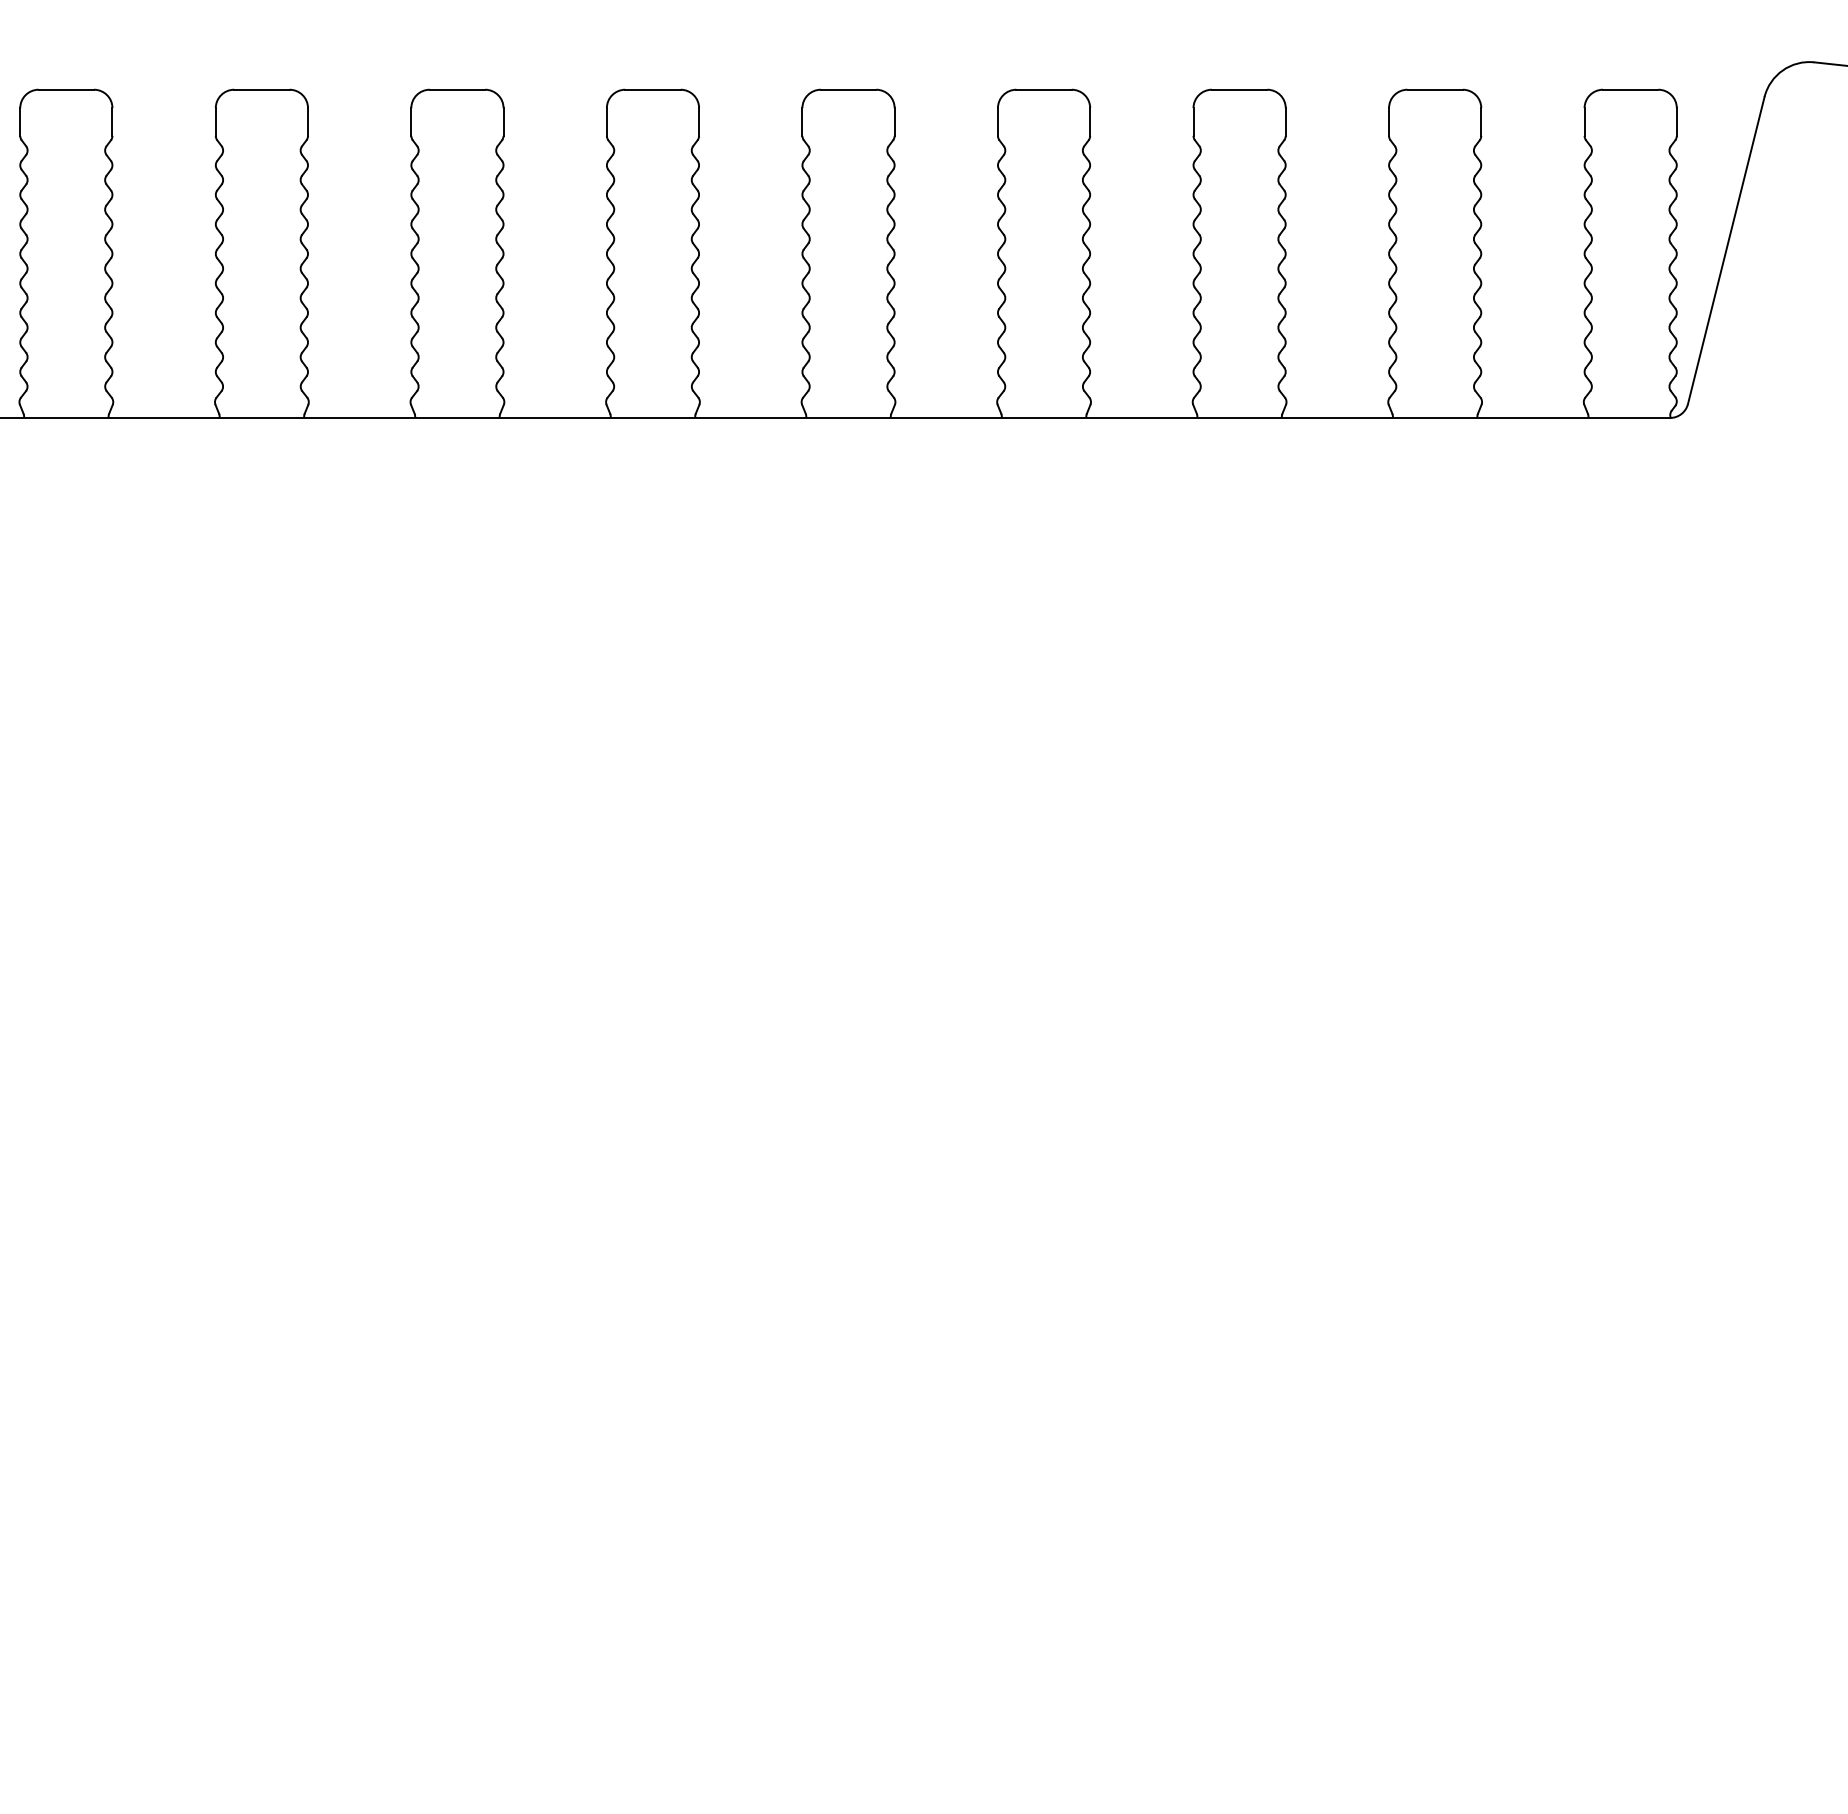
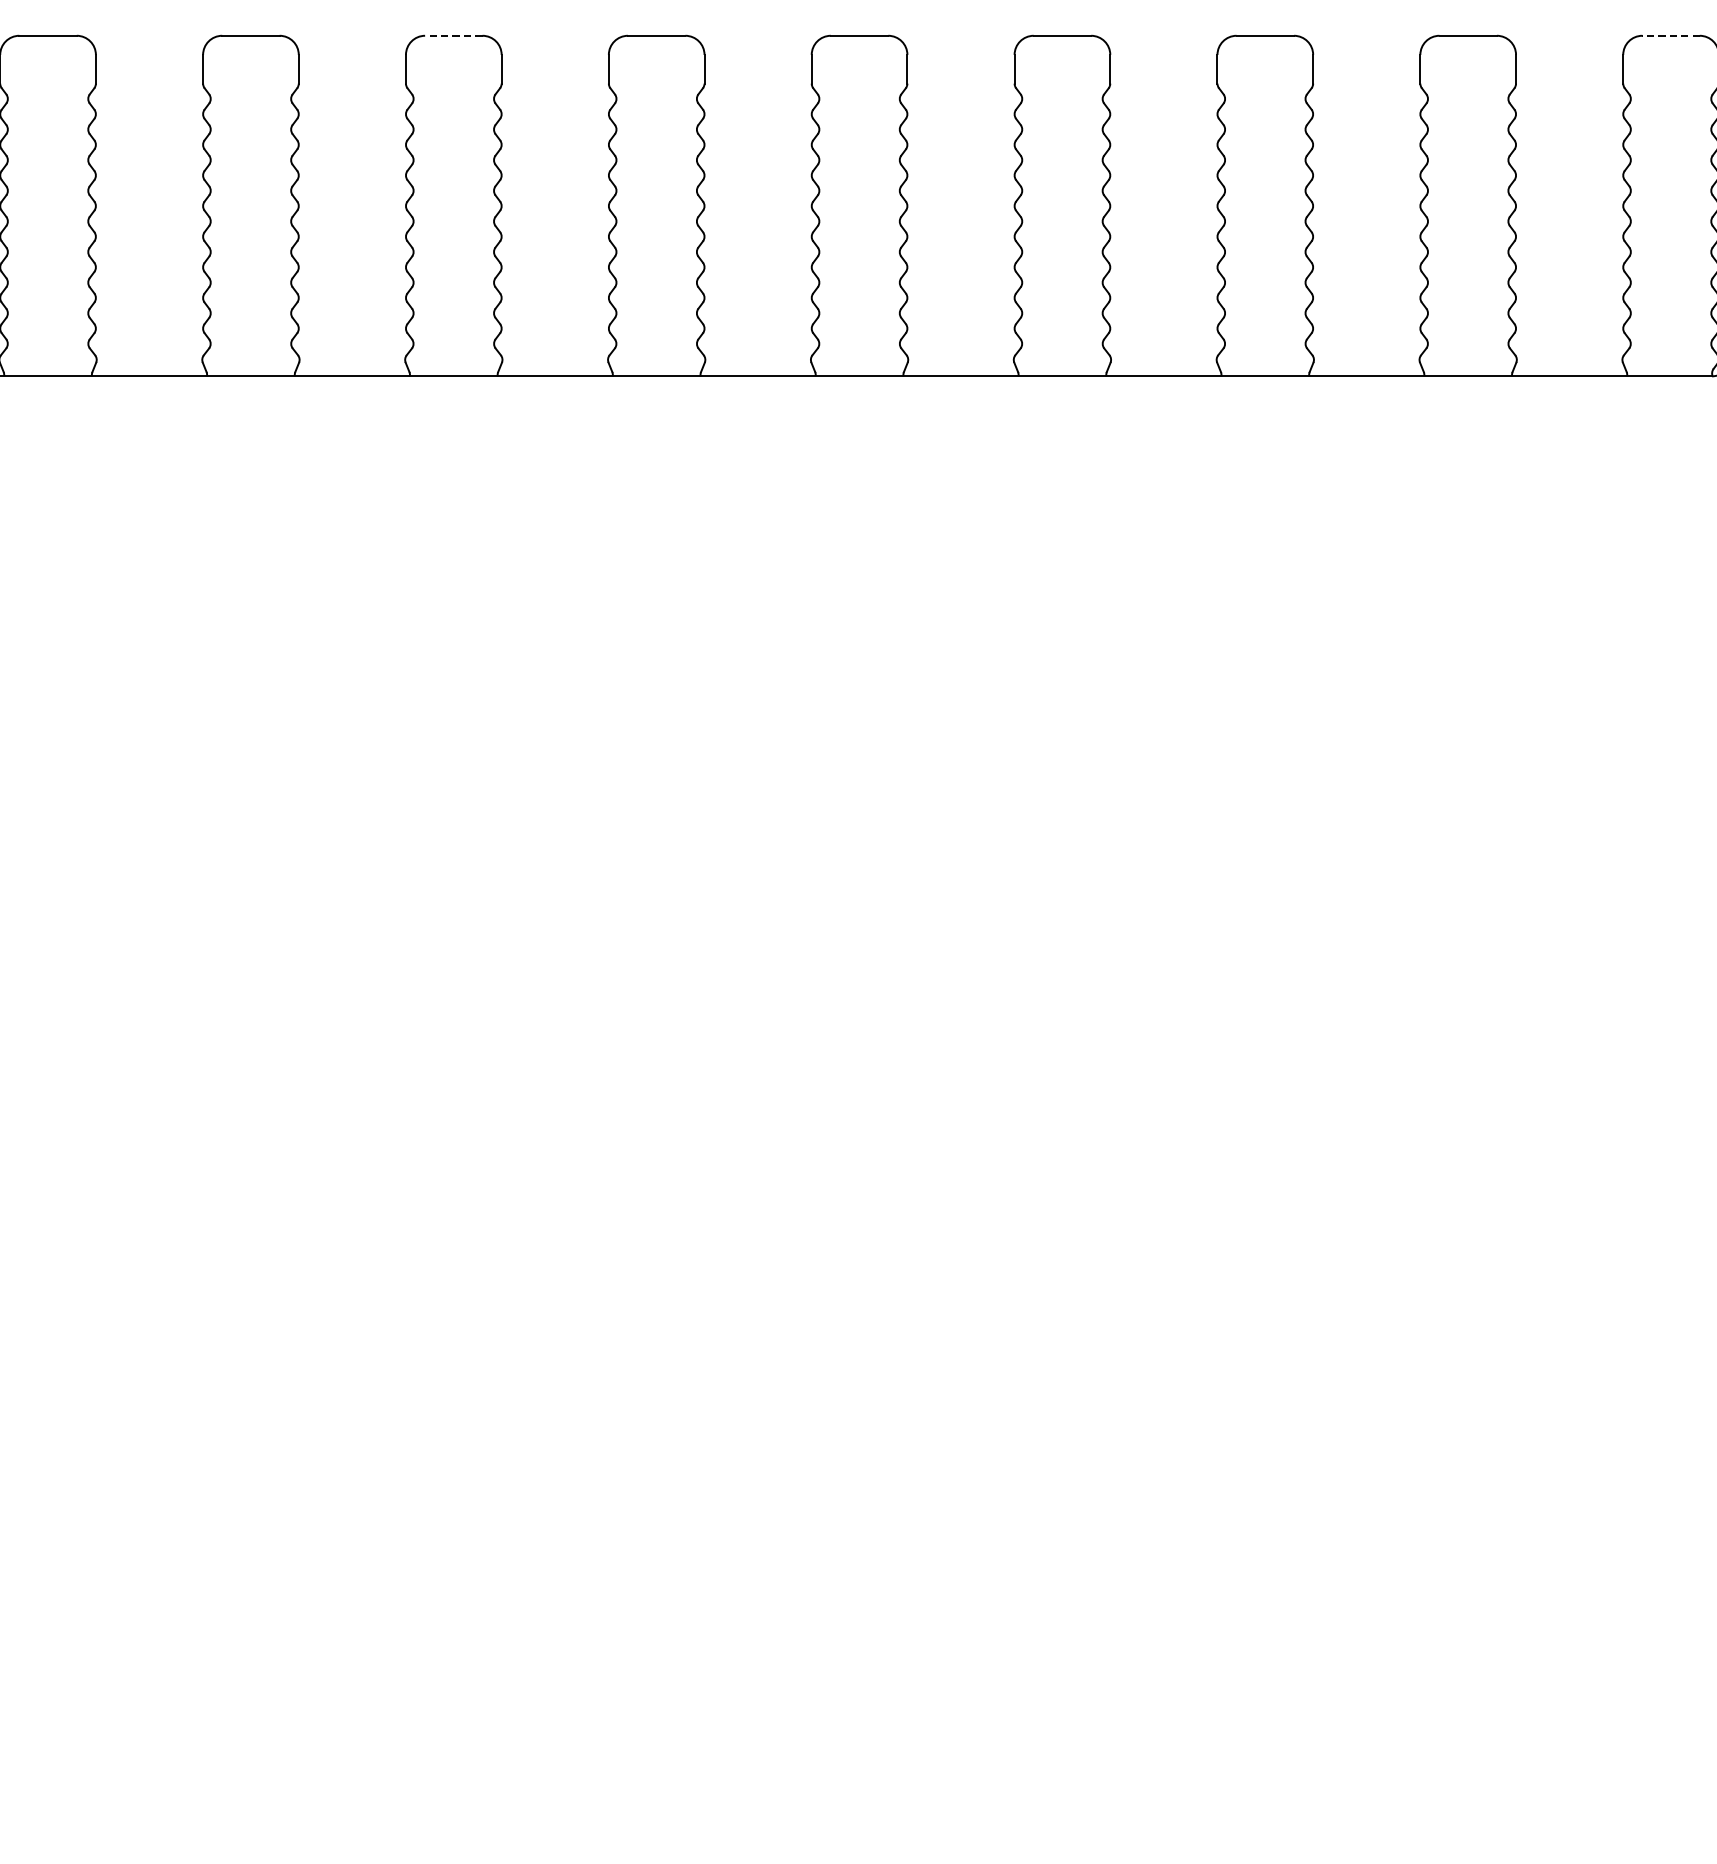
line: (457, 89) -> (453, 35), solid -> dashed
line: (1630, 89) -> (1670, 35), solid -> dashed

